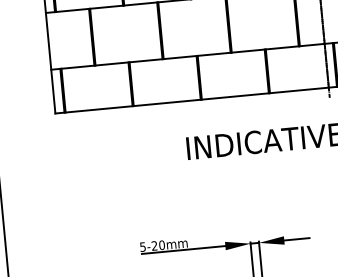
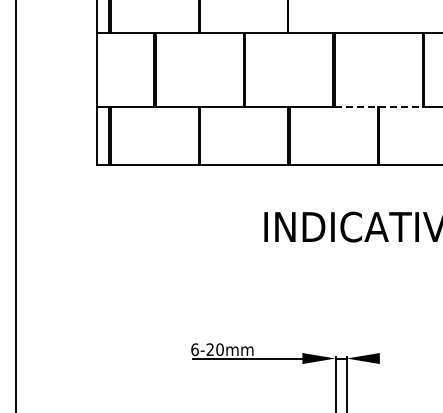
line: (265, 49) -> (379, 107), solid -> dashed
line: (296, 239) -> (396, 358), removed
text: (142, 246) -> (194, 349), 5-20mm -> 6-20mm

